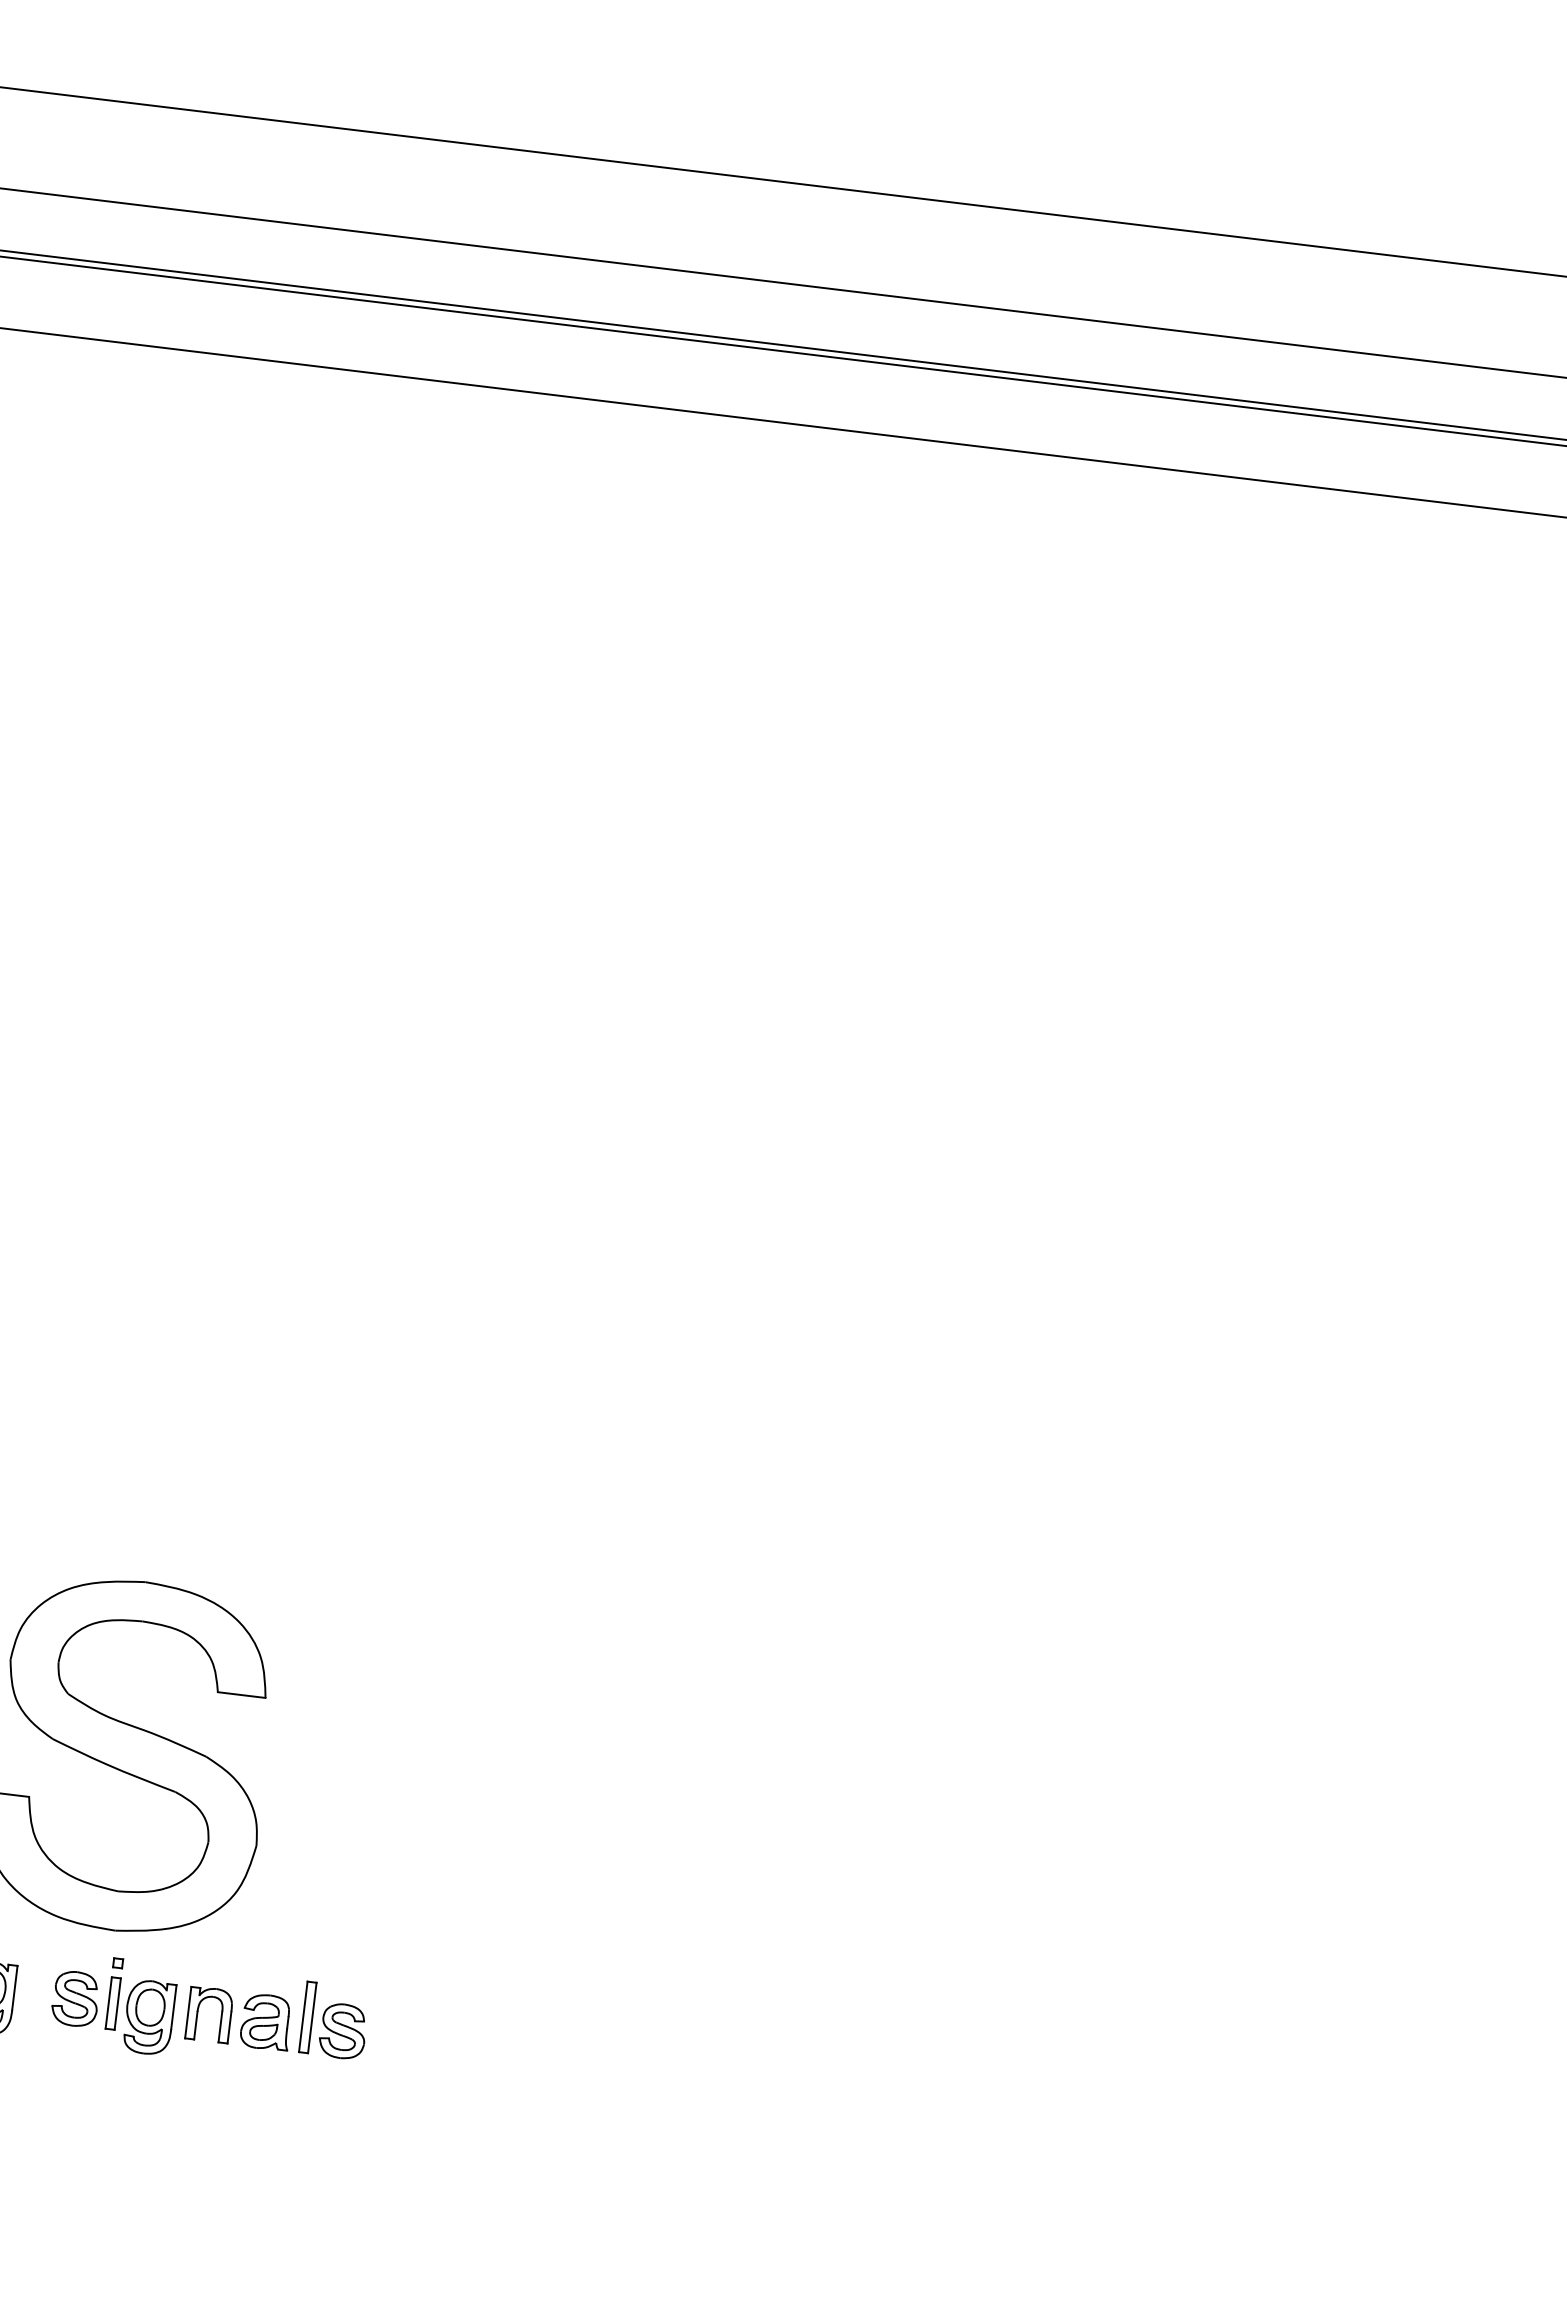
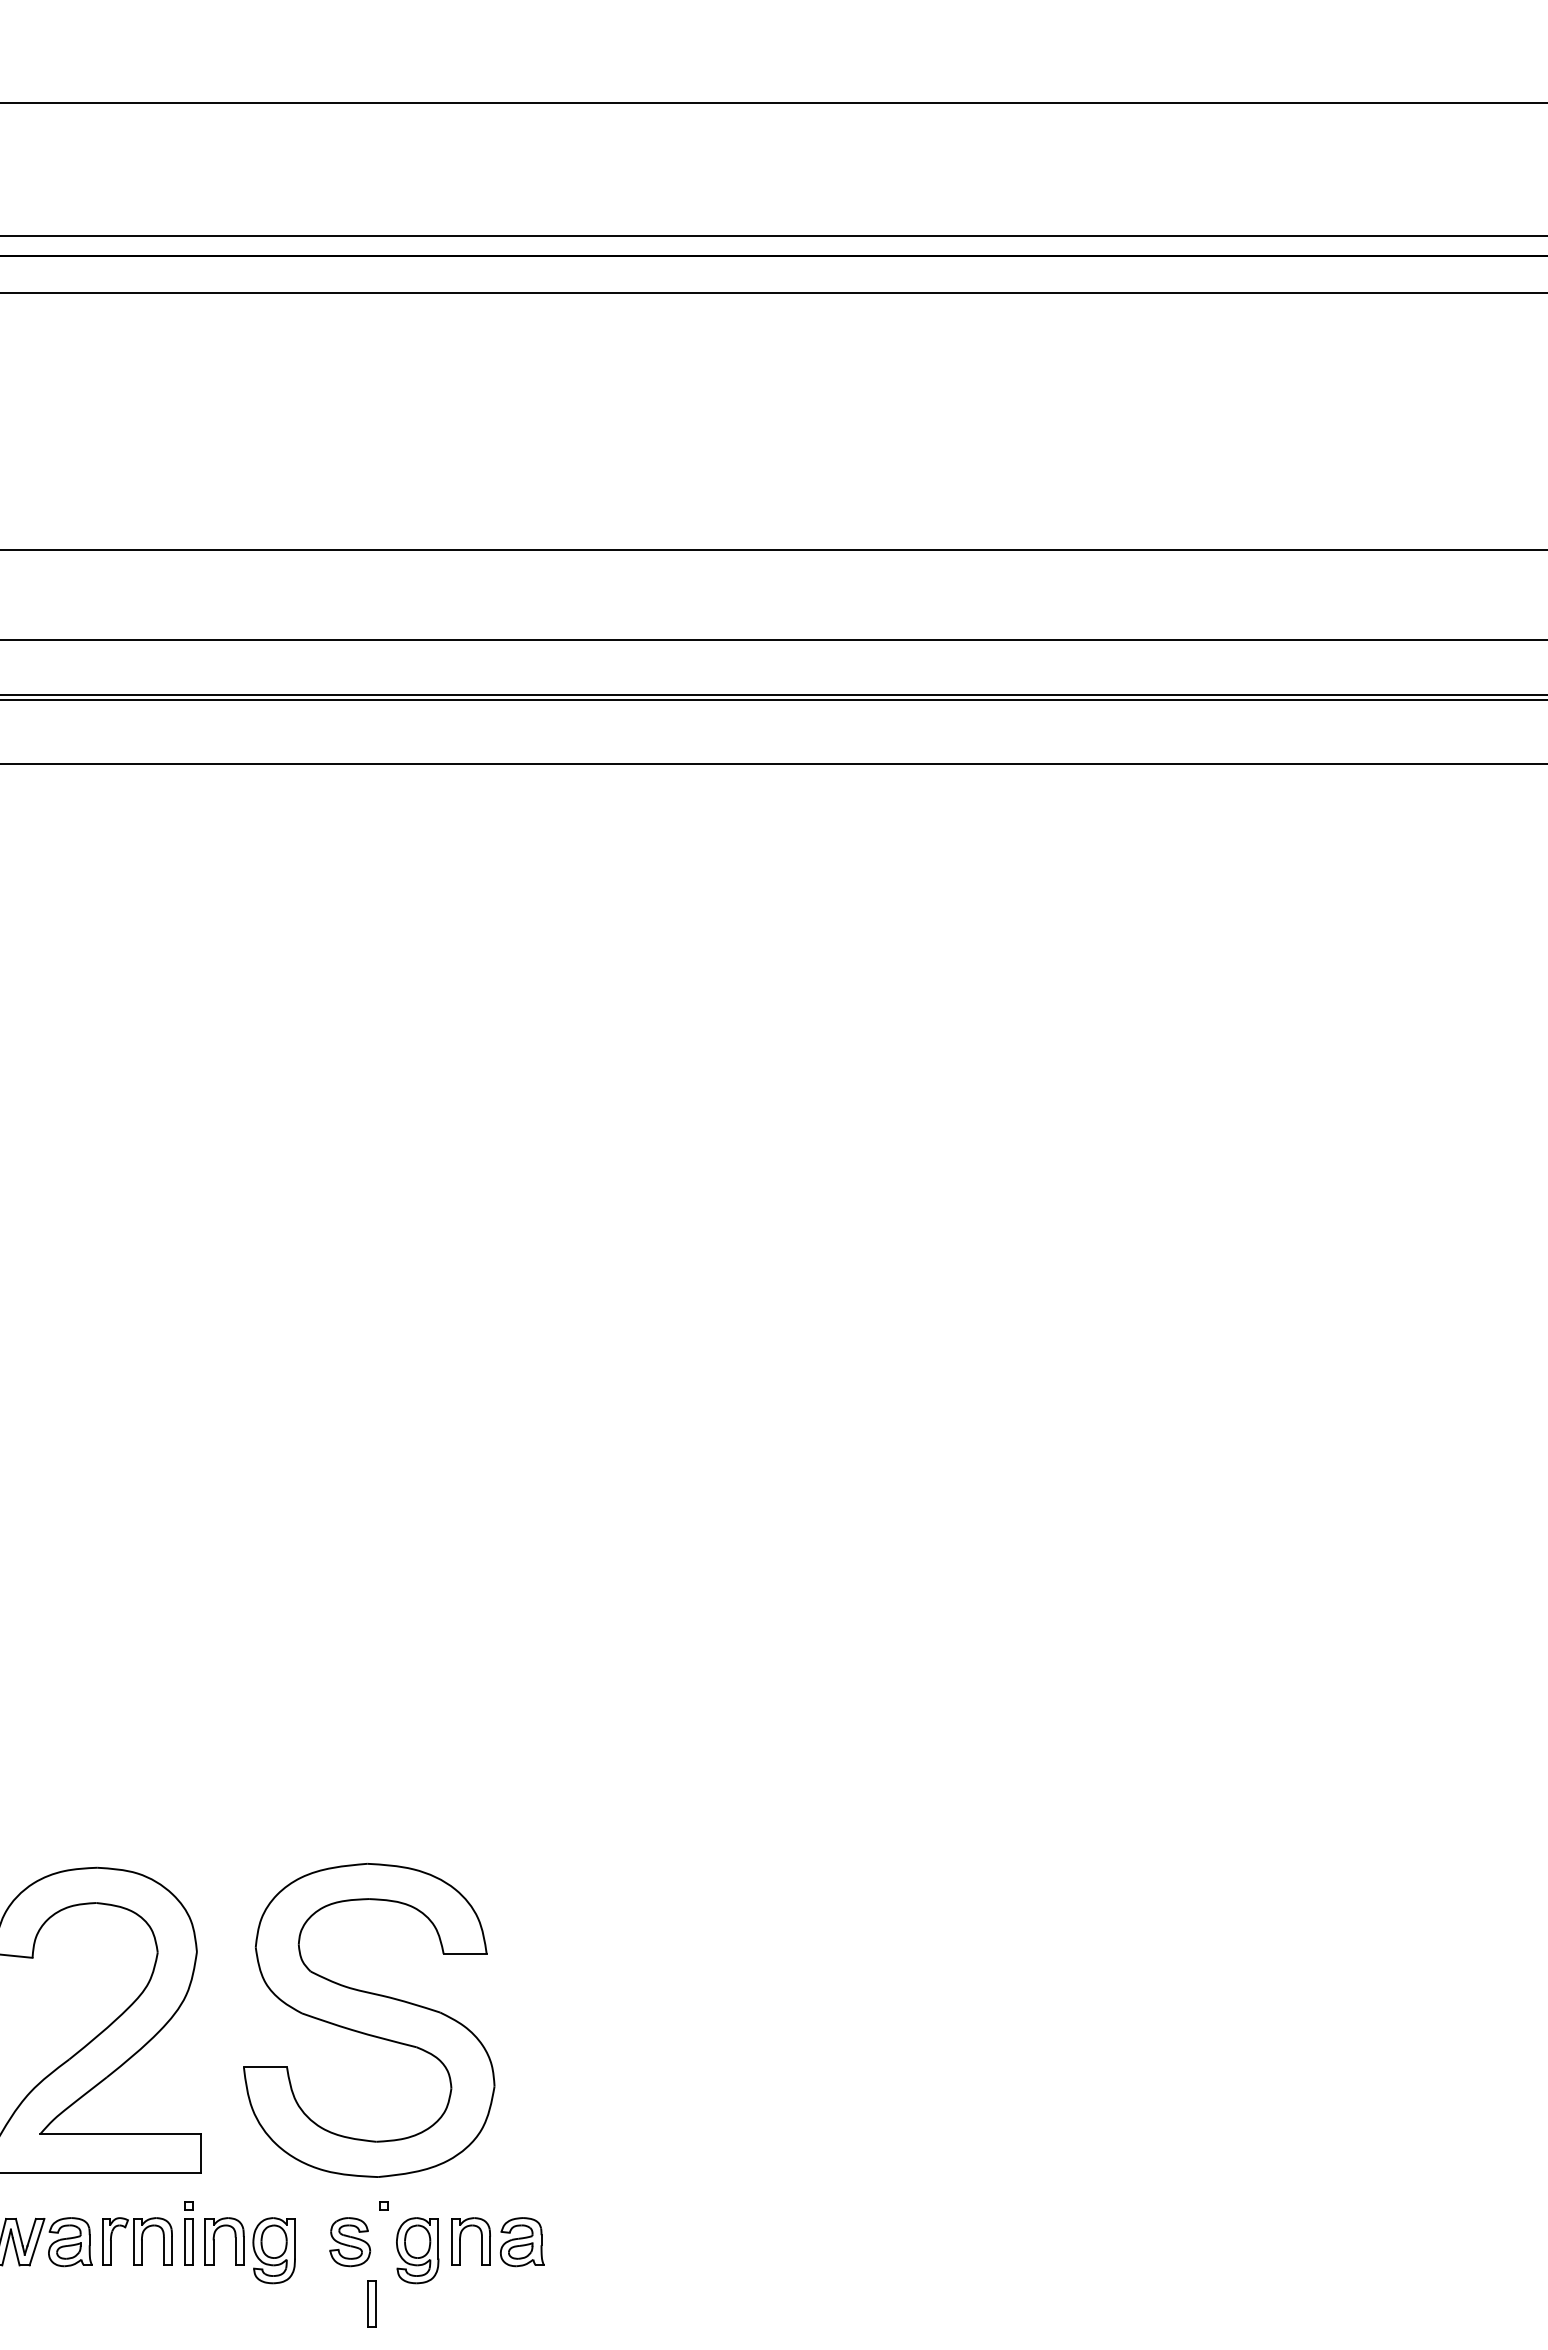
part: (112, 2002) -> (371, 2303), moved
part: (335, 2021) -> (583, 2234), removed

